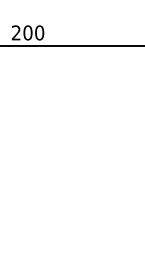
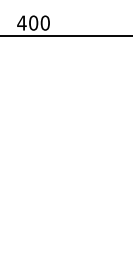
text: (16, 32) -> (22, 22), 200 -> 400

